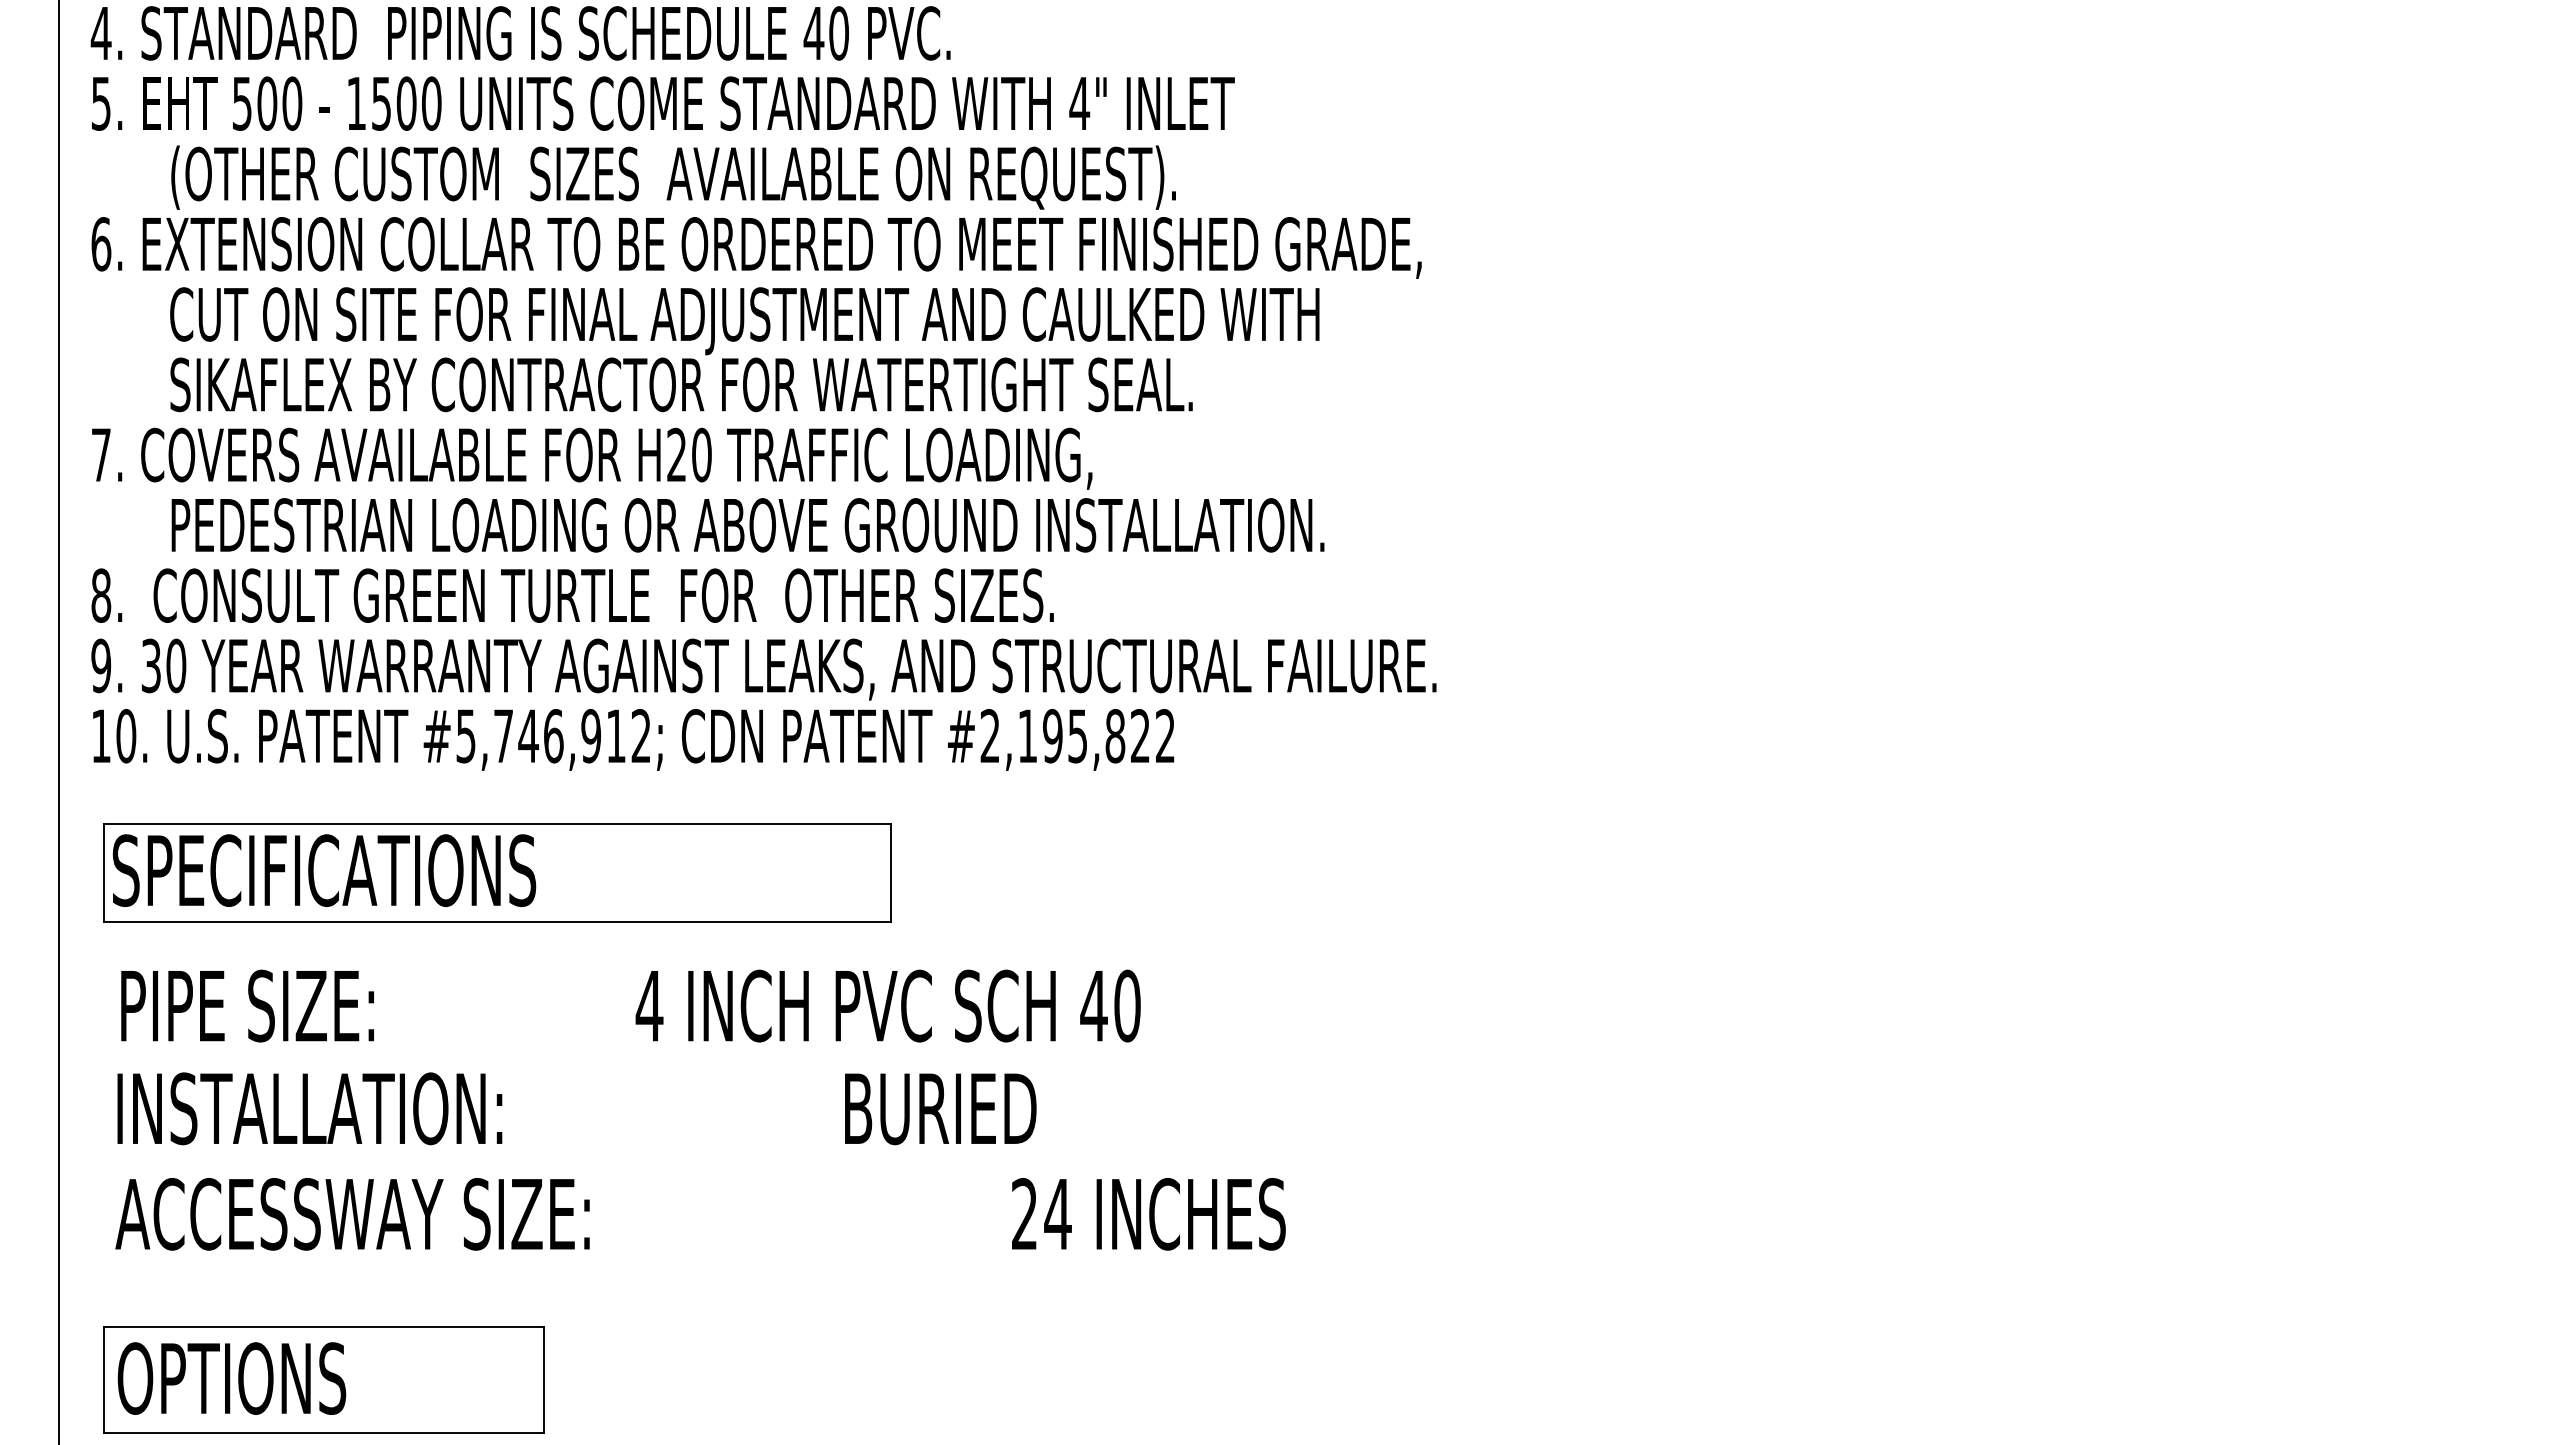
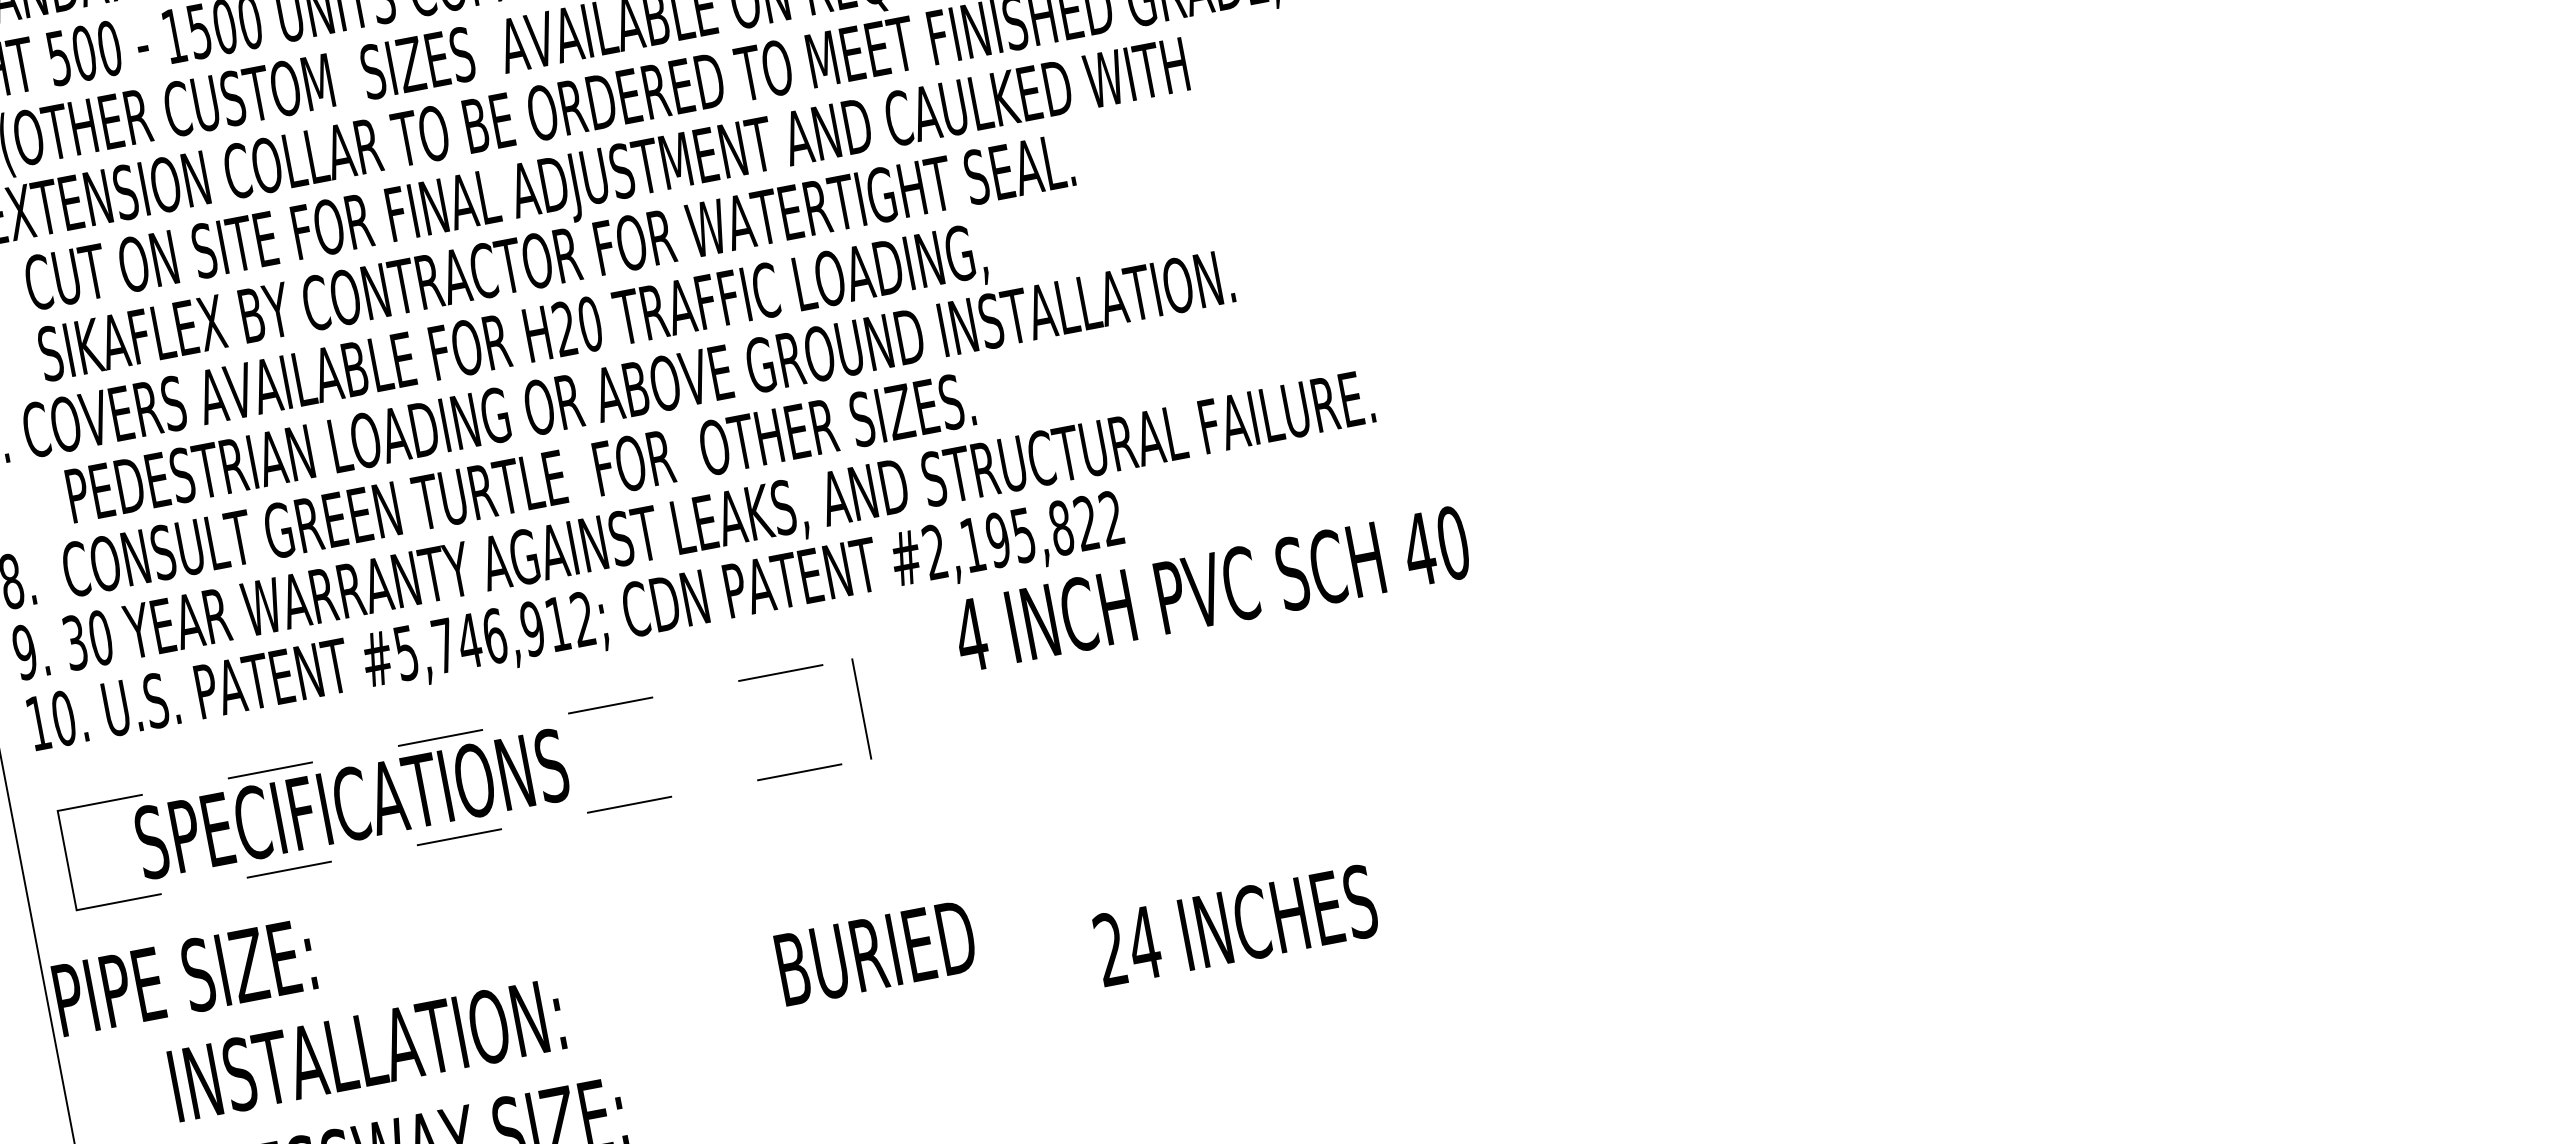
line: (497, 823) -> (454, 735), solid -> dashed
text: (324, 870) -> (352, 803), moved
line: (497, 922) -> (474, 834), solid -> dashed
text: (247, 1005) -> (184, 976), moved
text: (887, 1005) -> (1211, 588), moved
text: (309, 1108) -> (366, 1049), moved
text: (940, 1109) -> (876, 953), moved
text: (1148, 1214) -> (1235, 925), moved

